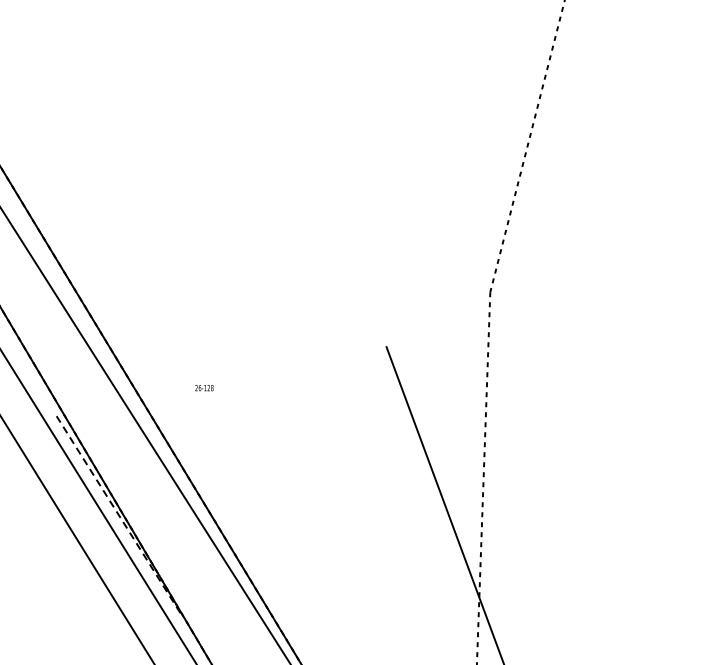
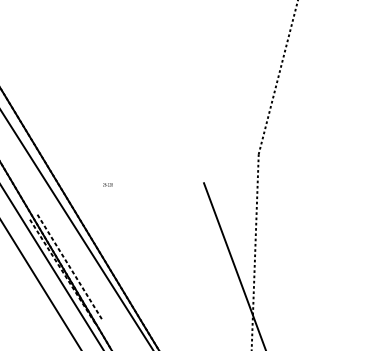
text: (203, 387) -> (107, 184), moved
line: (129, 505) -> (68, 266), added

